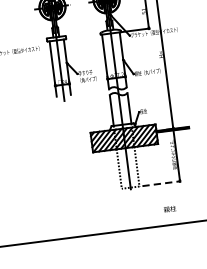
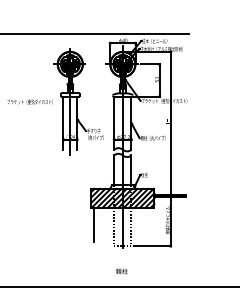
line: (98, 169) -> (94, 224), added
line: (161, 184) -> (152, 246), dashed -> solid
text: (169, 209) -> (121, 271), moved

